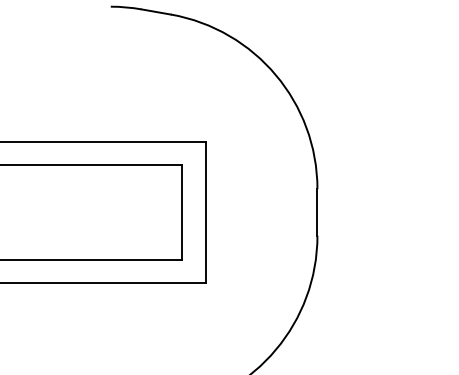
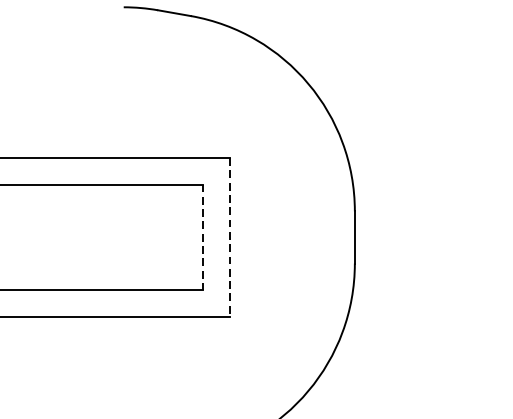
line: (182, 212) -> (203, 237), solid -> dashed
line: (205, 212) -> (229, 237), solid -> dashed

